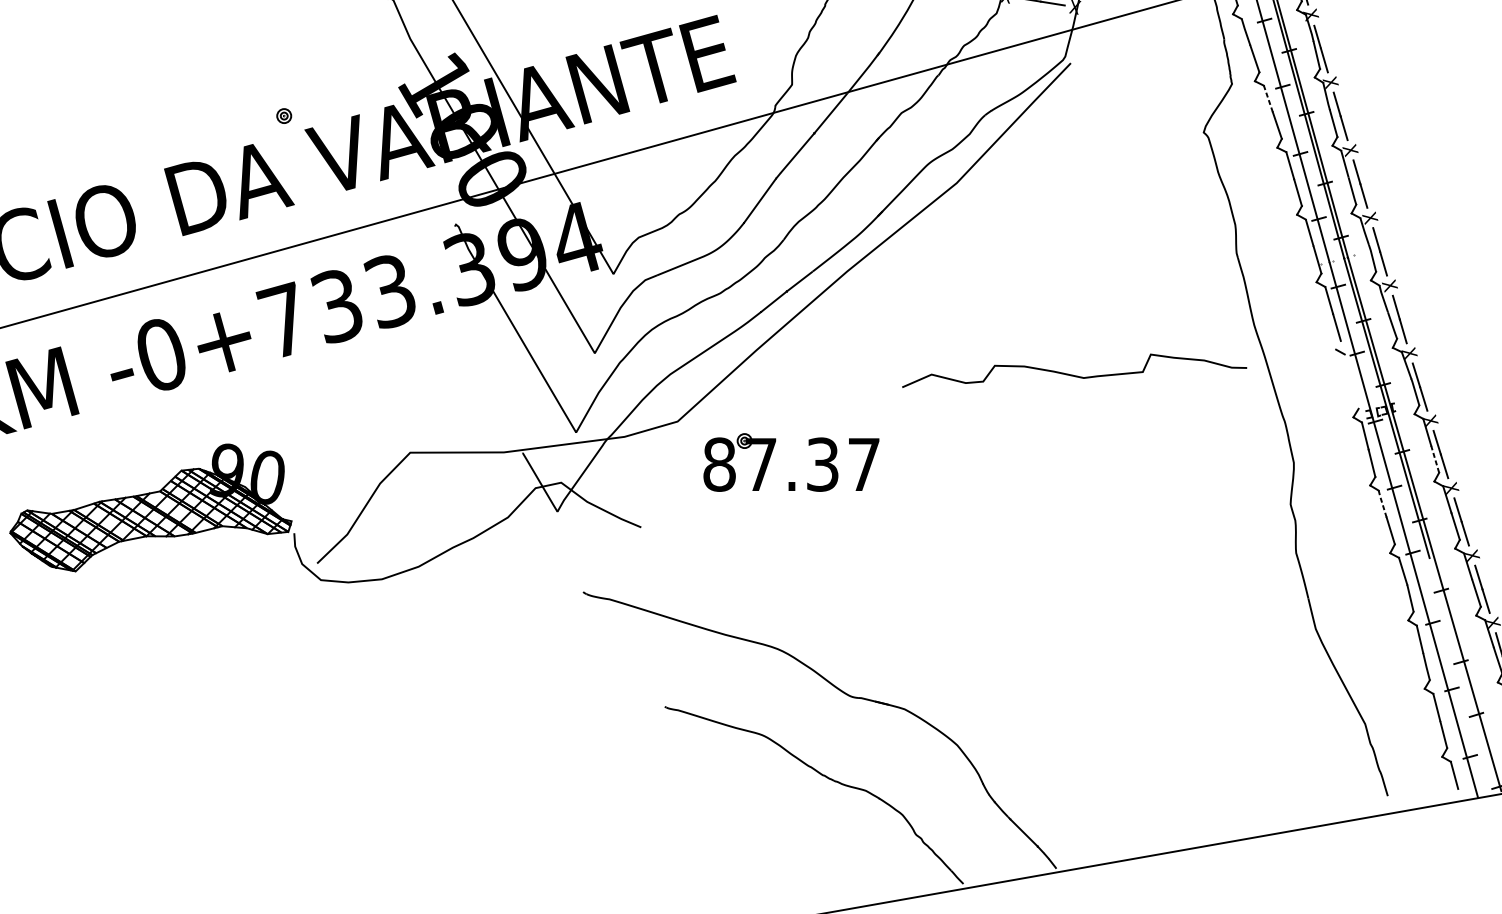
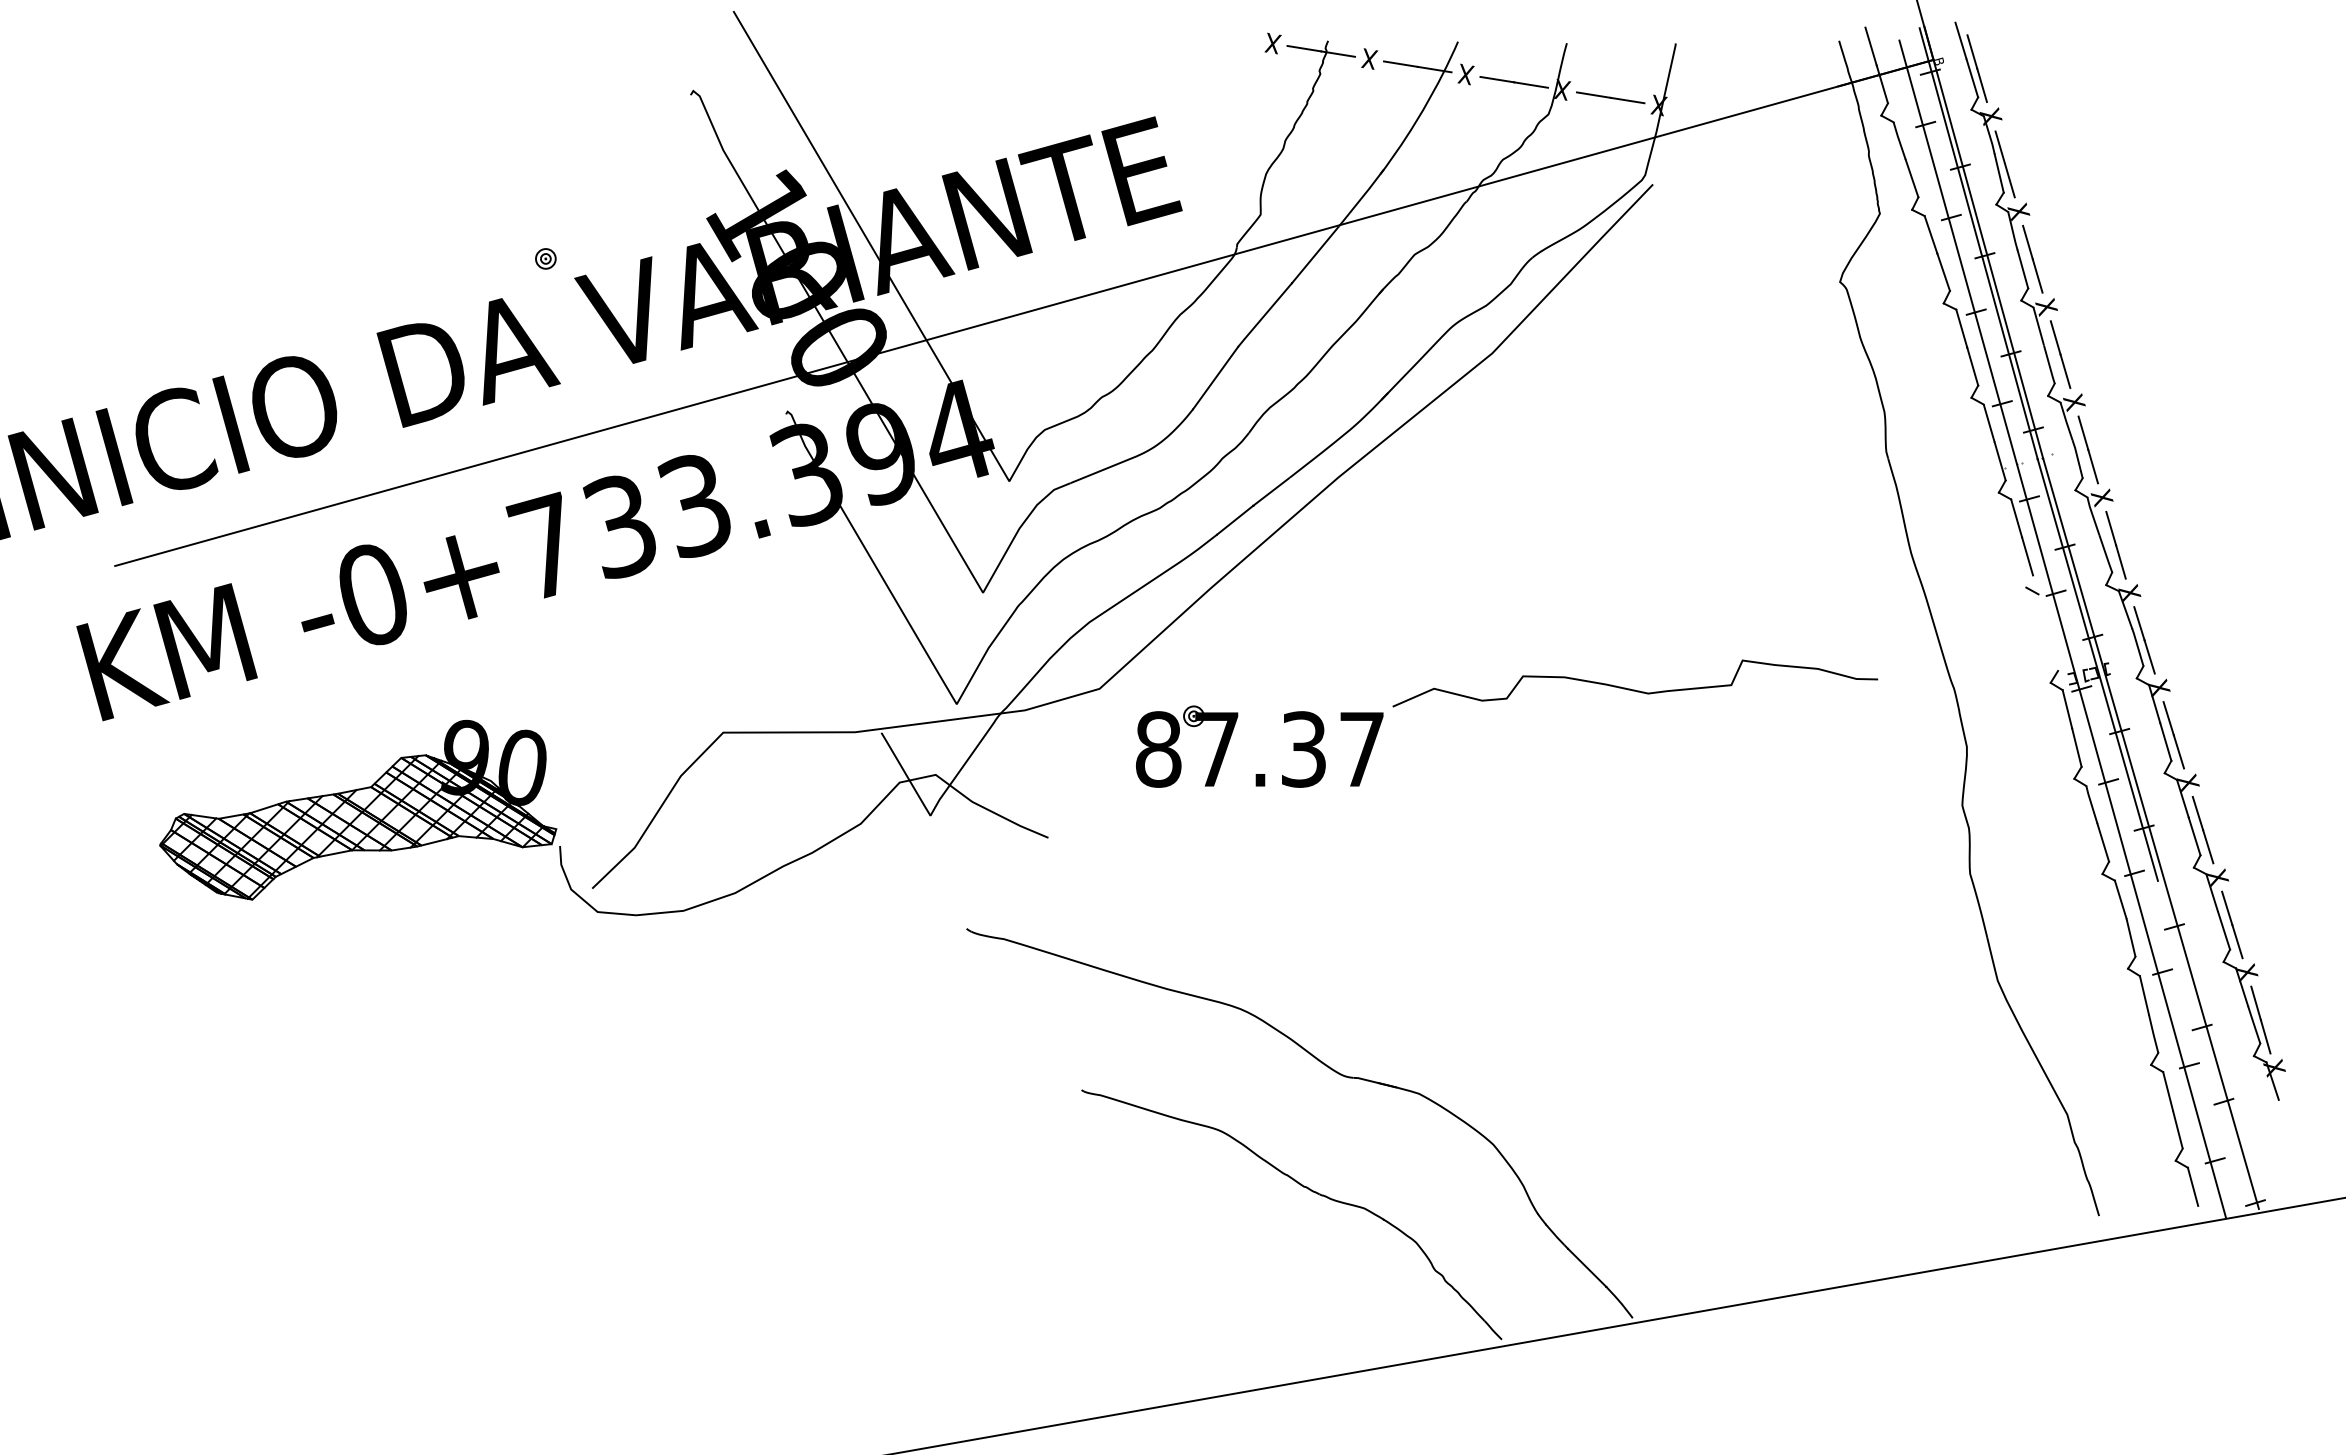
line: (1268, 98) -> (1931, 234), dashed -> solid
curve: (1074, 375) -> (1635, 689), moved
line: (1434, 458) -> (2165, 741), dashed -> solid
line: (1382, 503) -> (2091, 804), dashed -> solid

